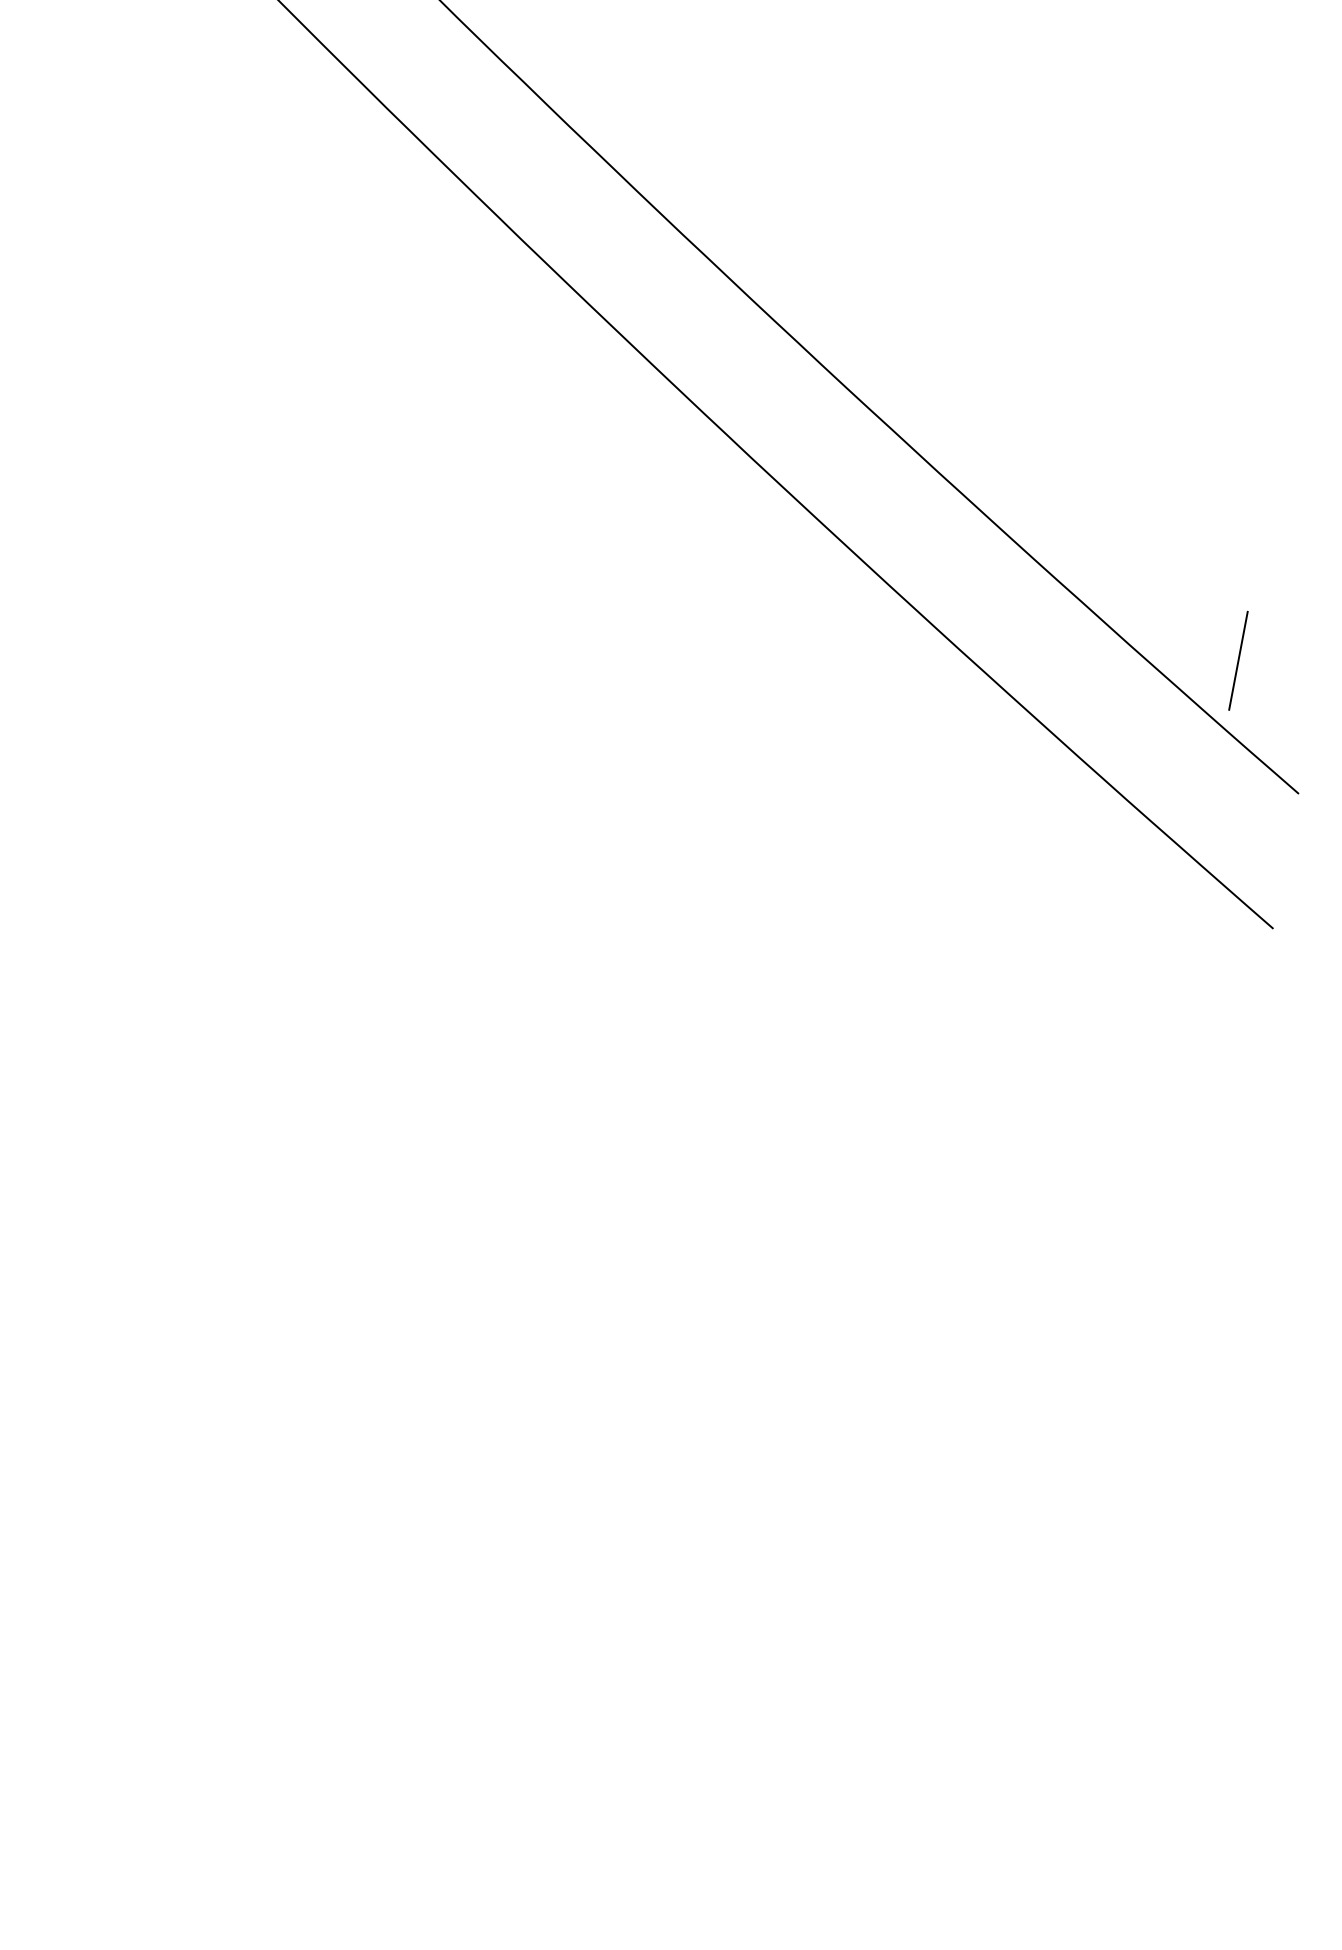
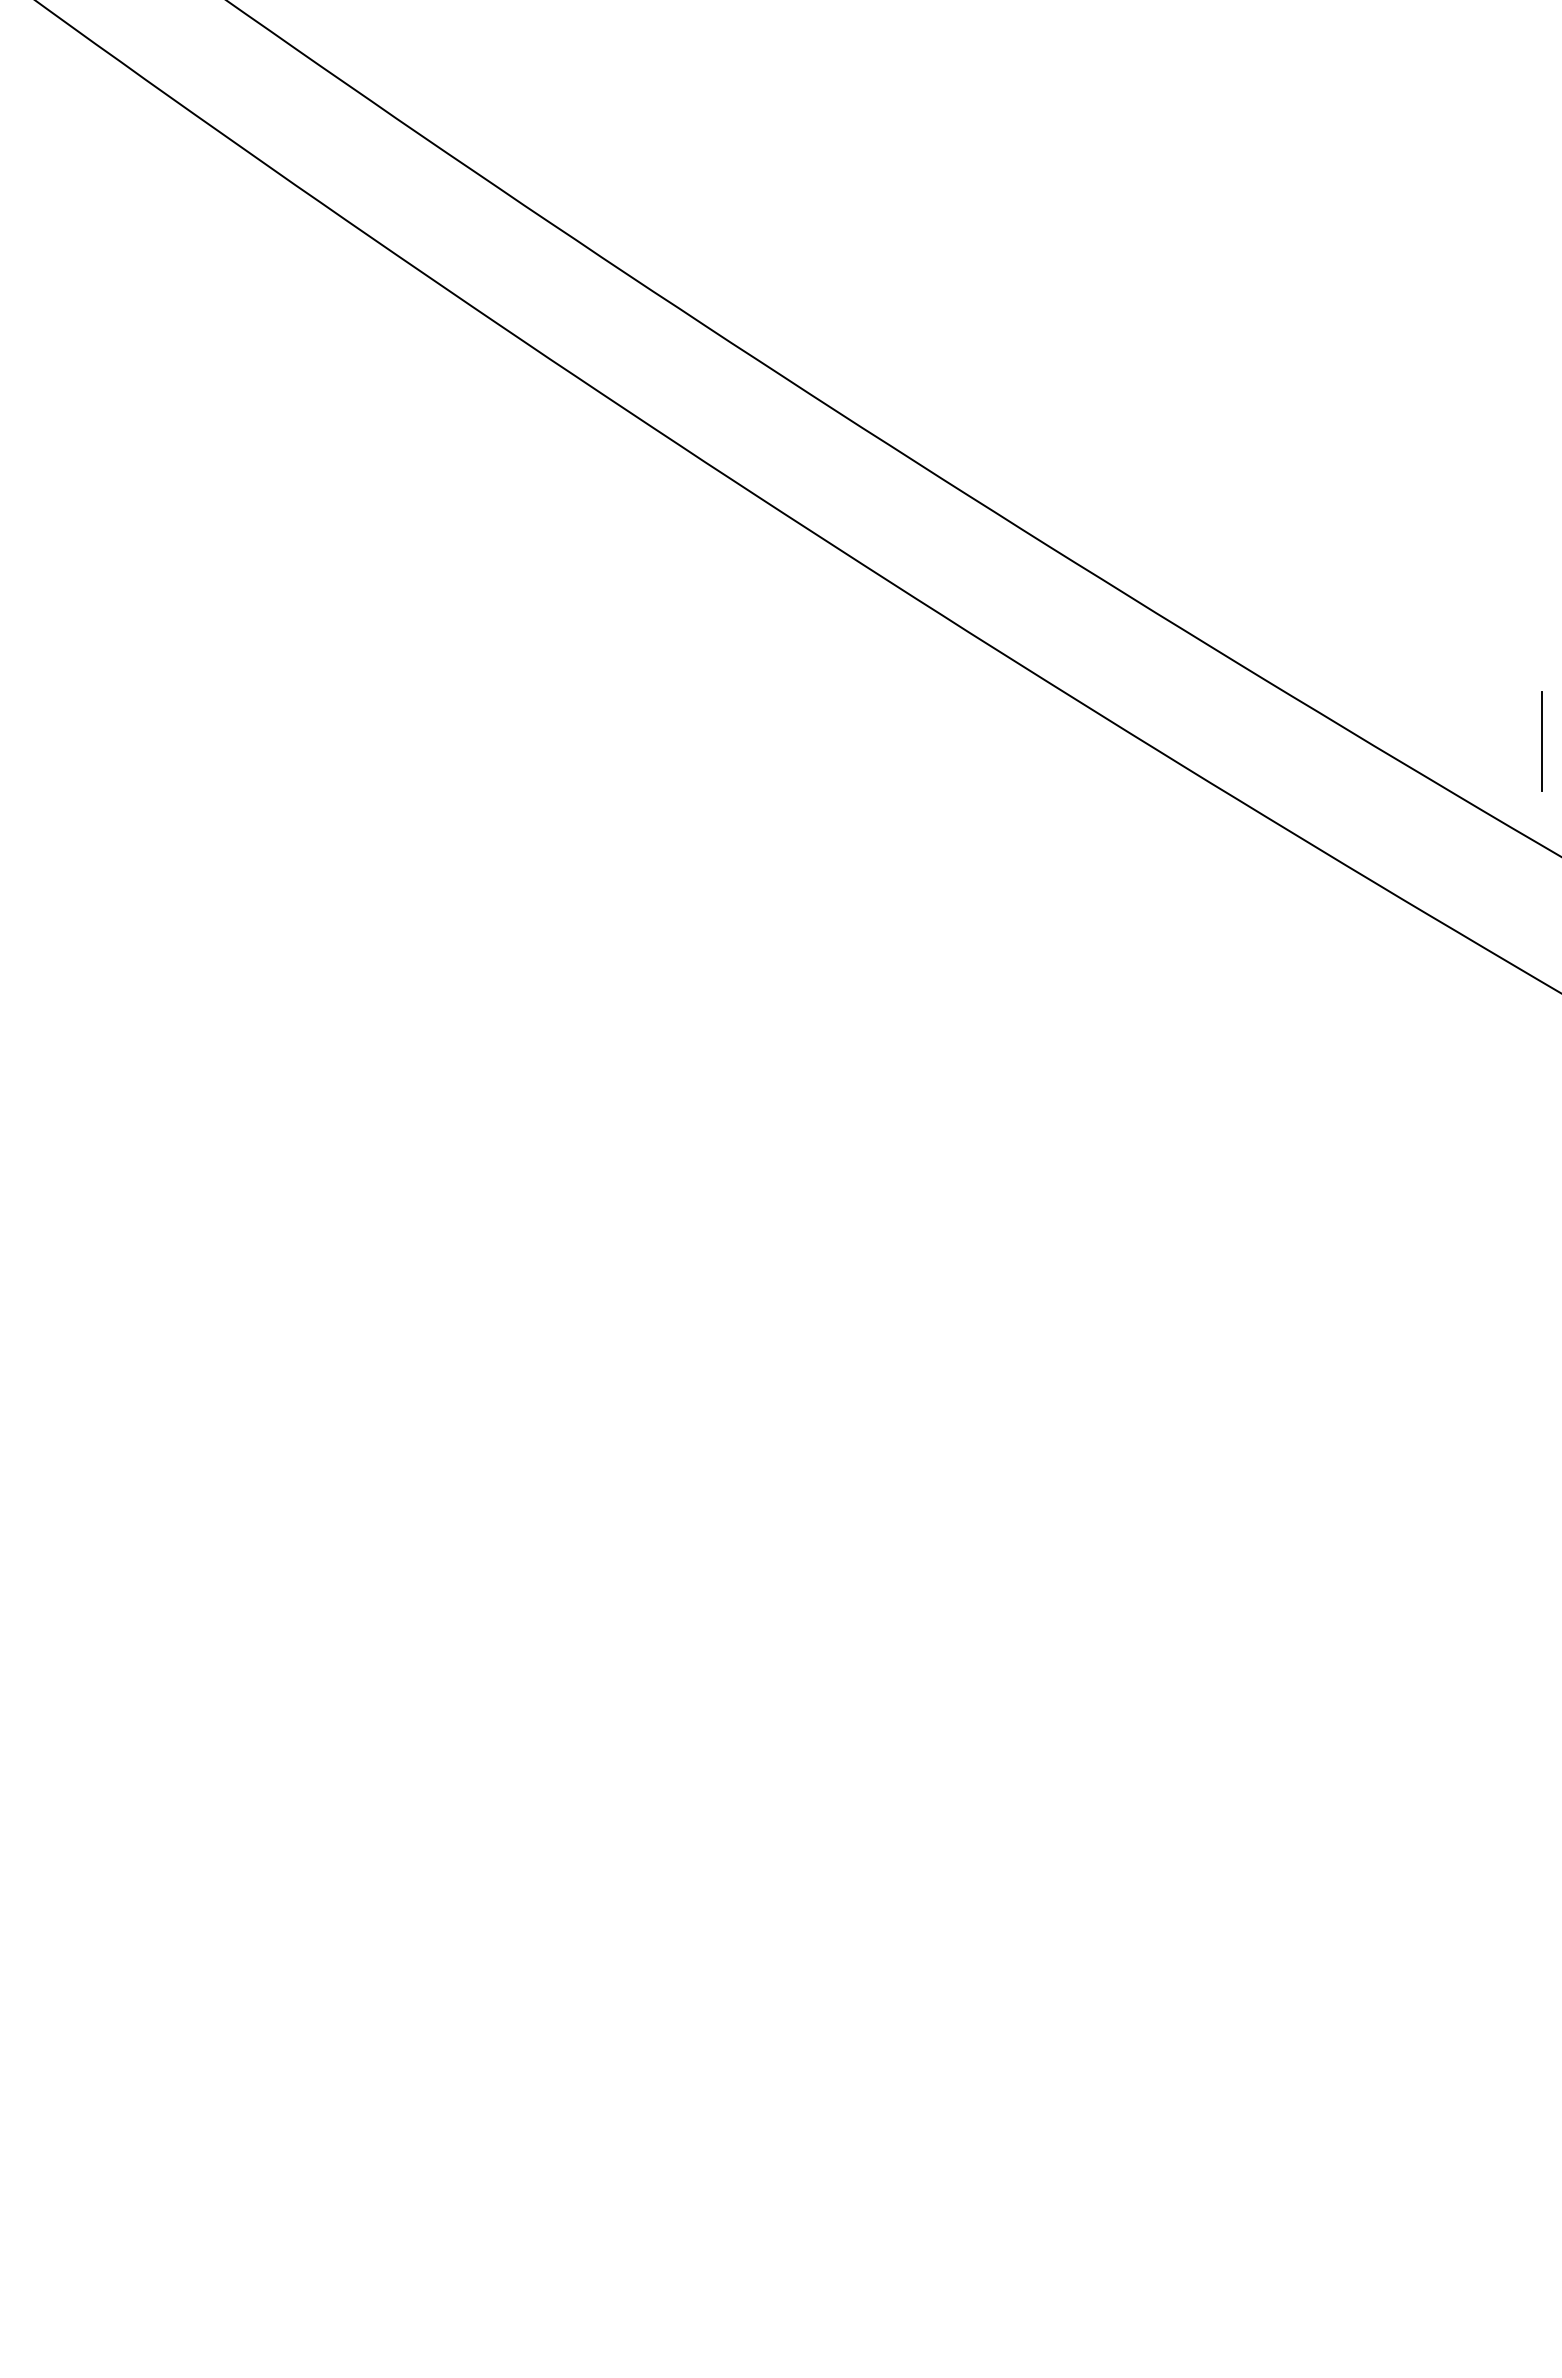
line: (1238, 660) -> (1541, 741), moved

